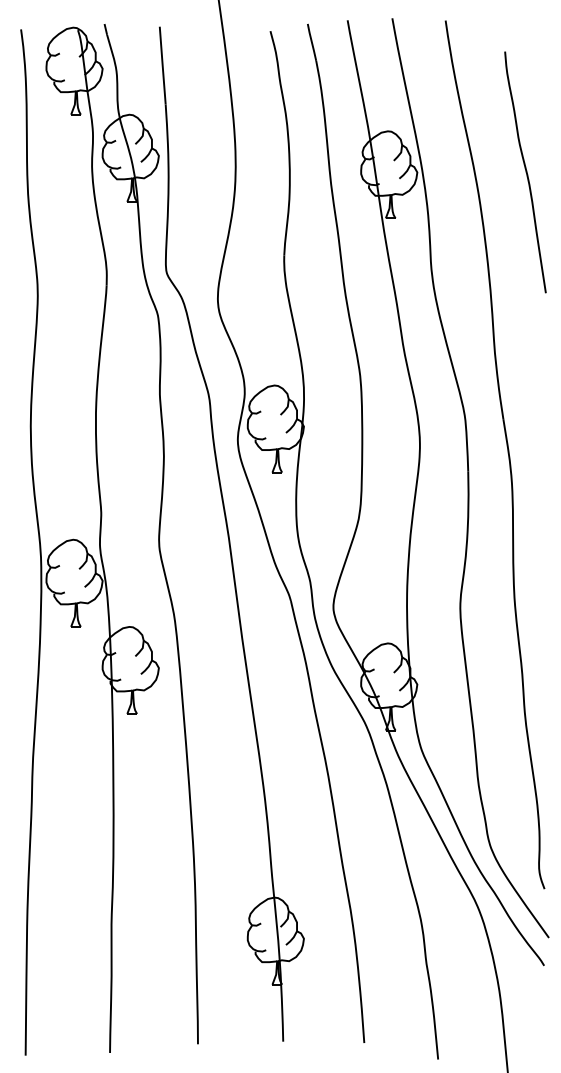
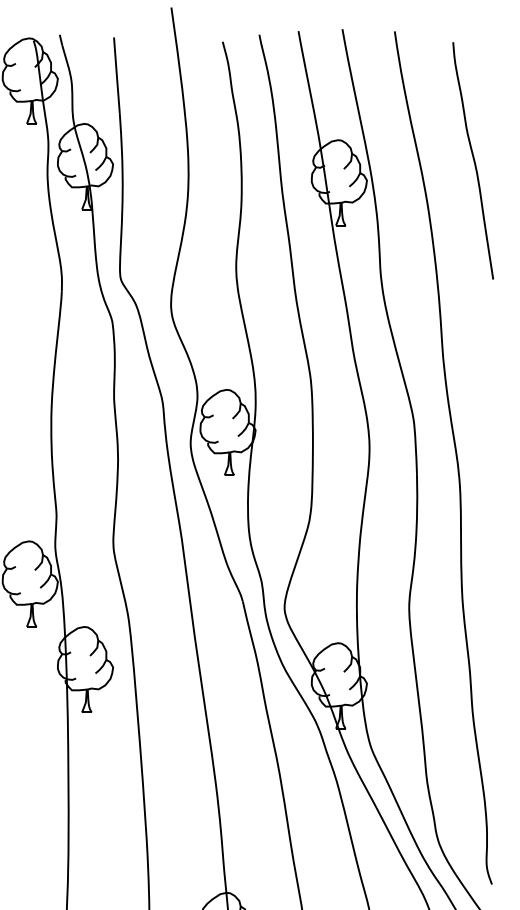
curve: (525, 172) -> (473, 160), moved

